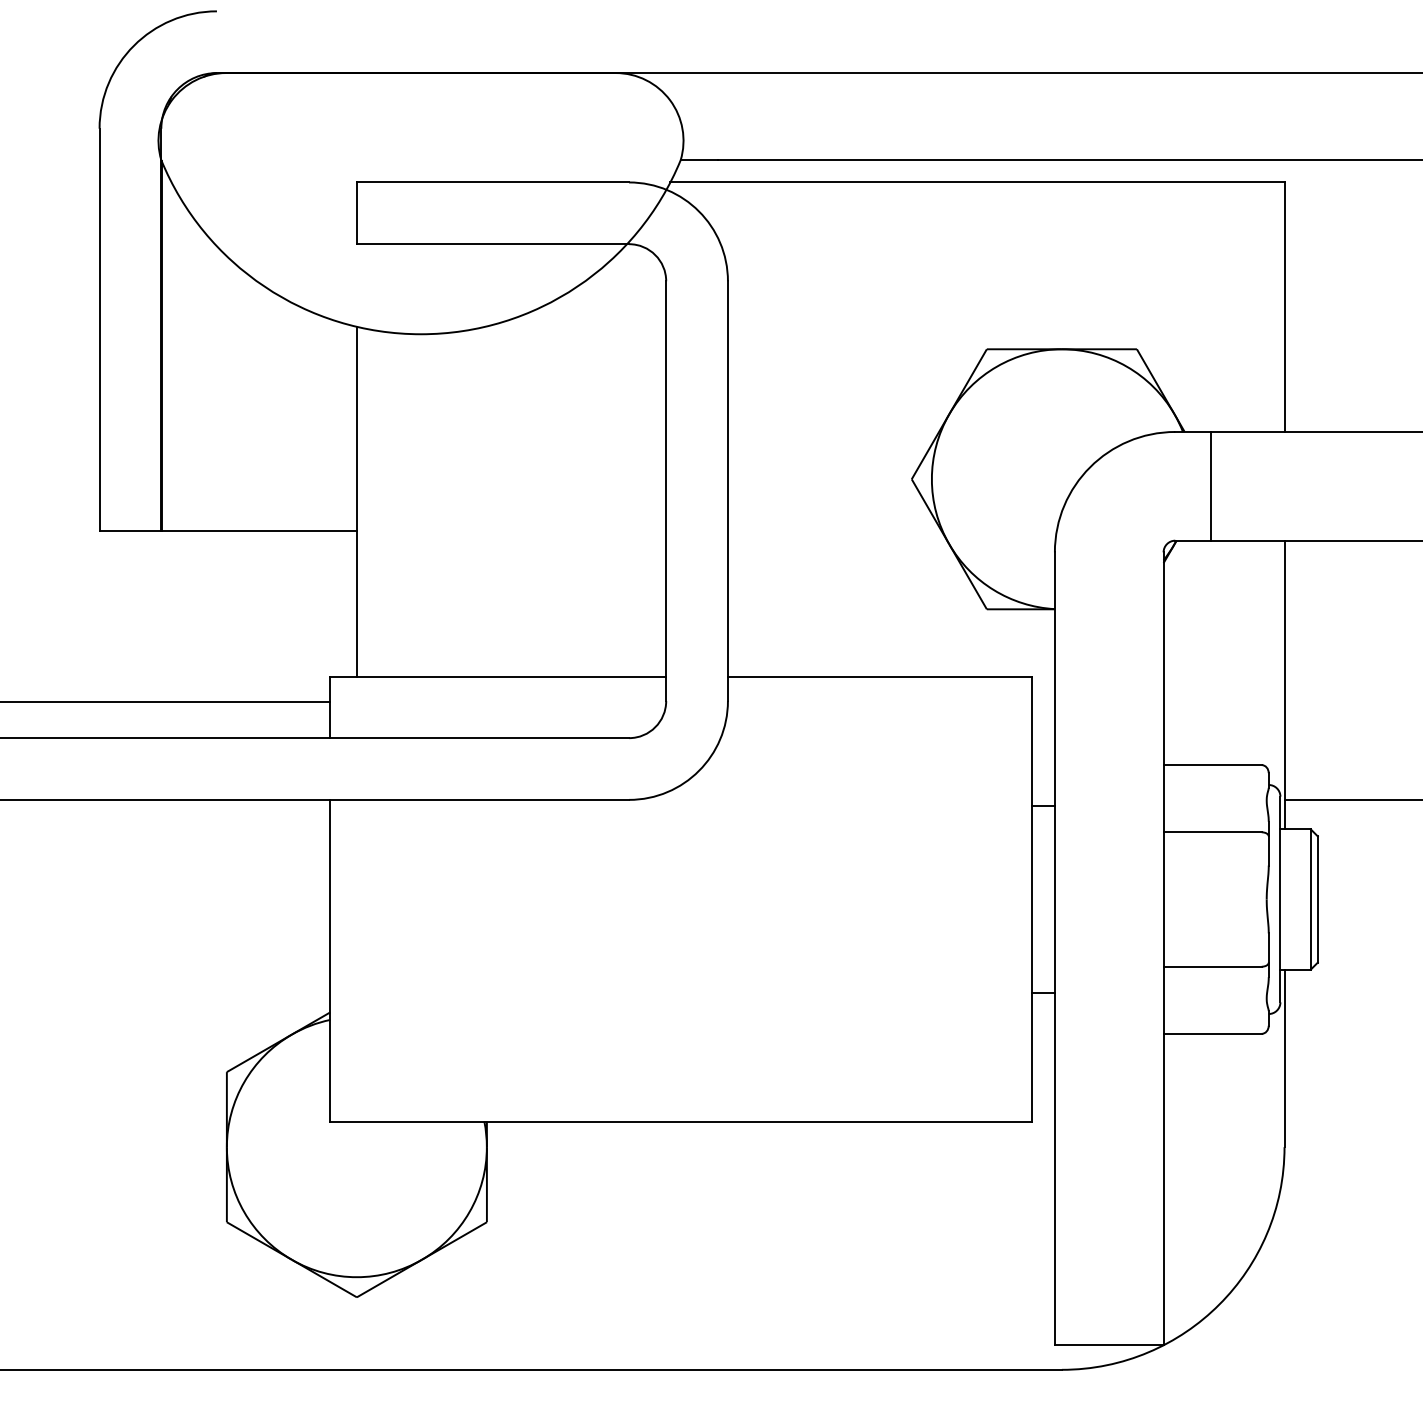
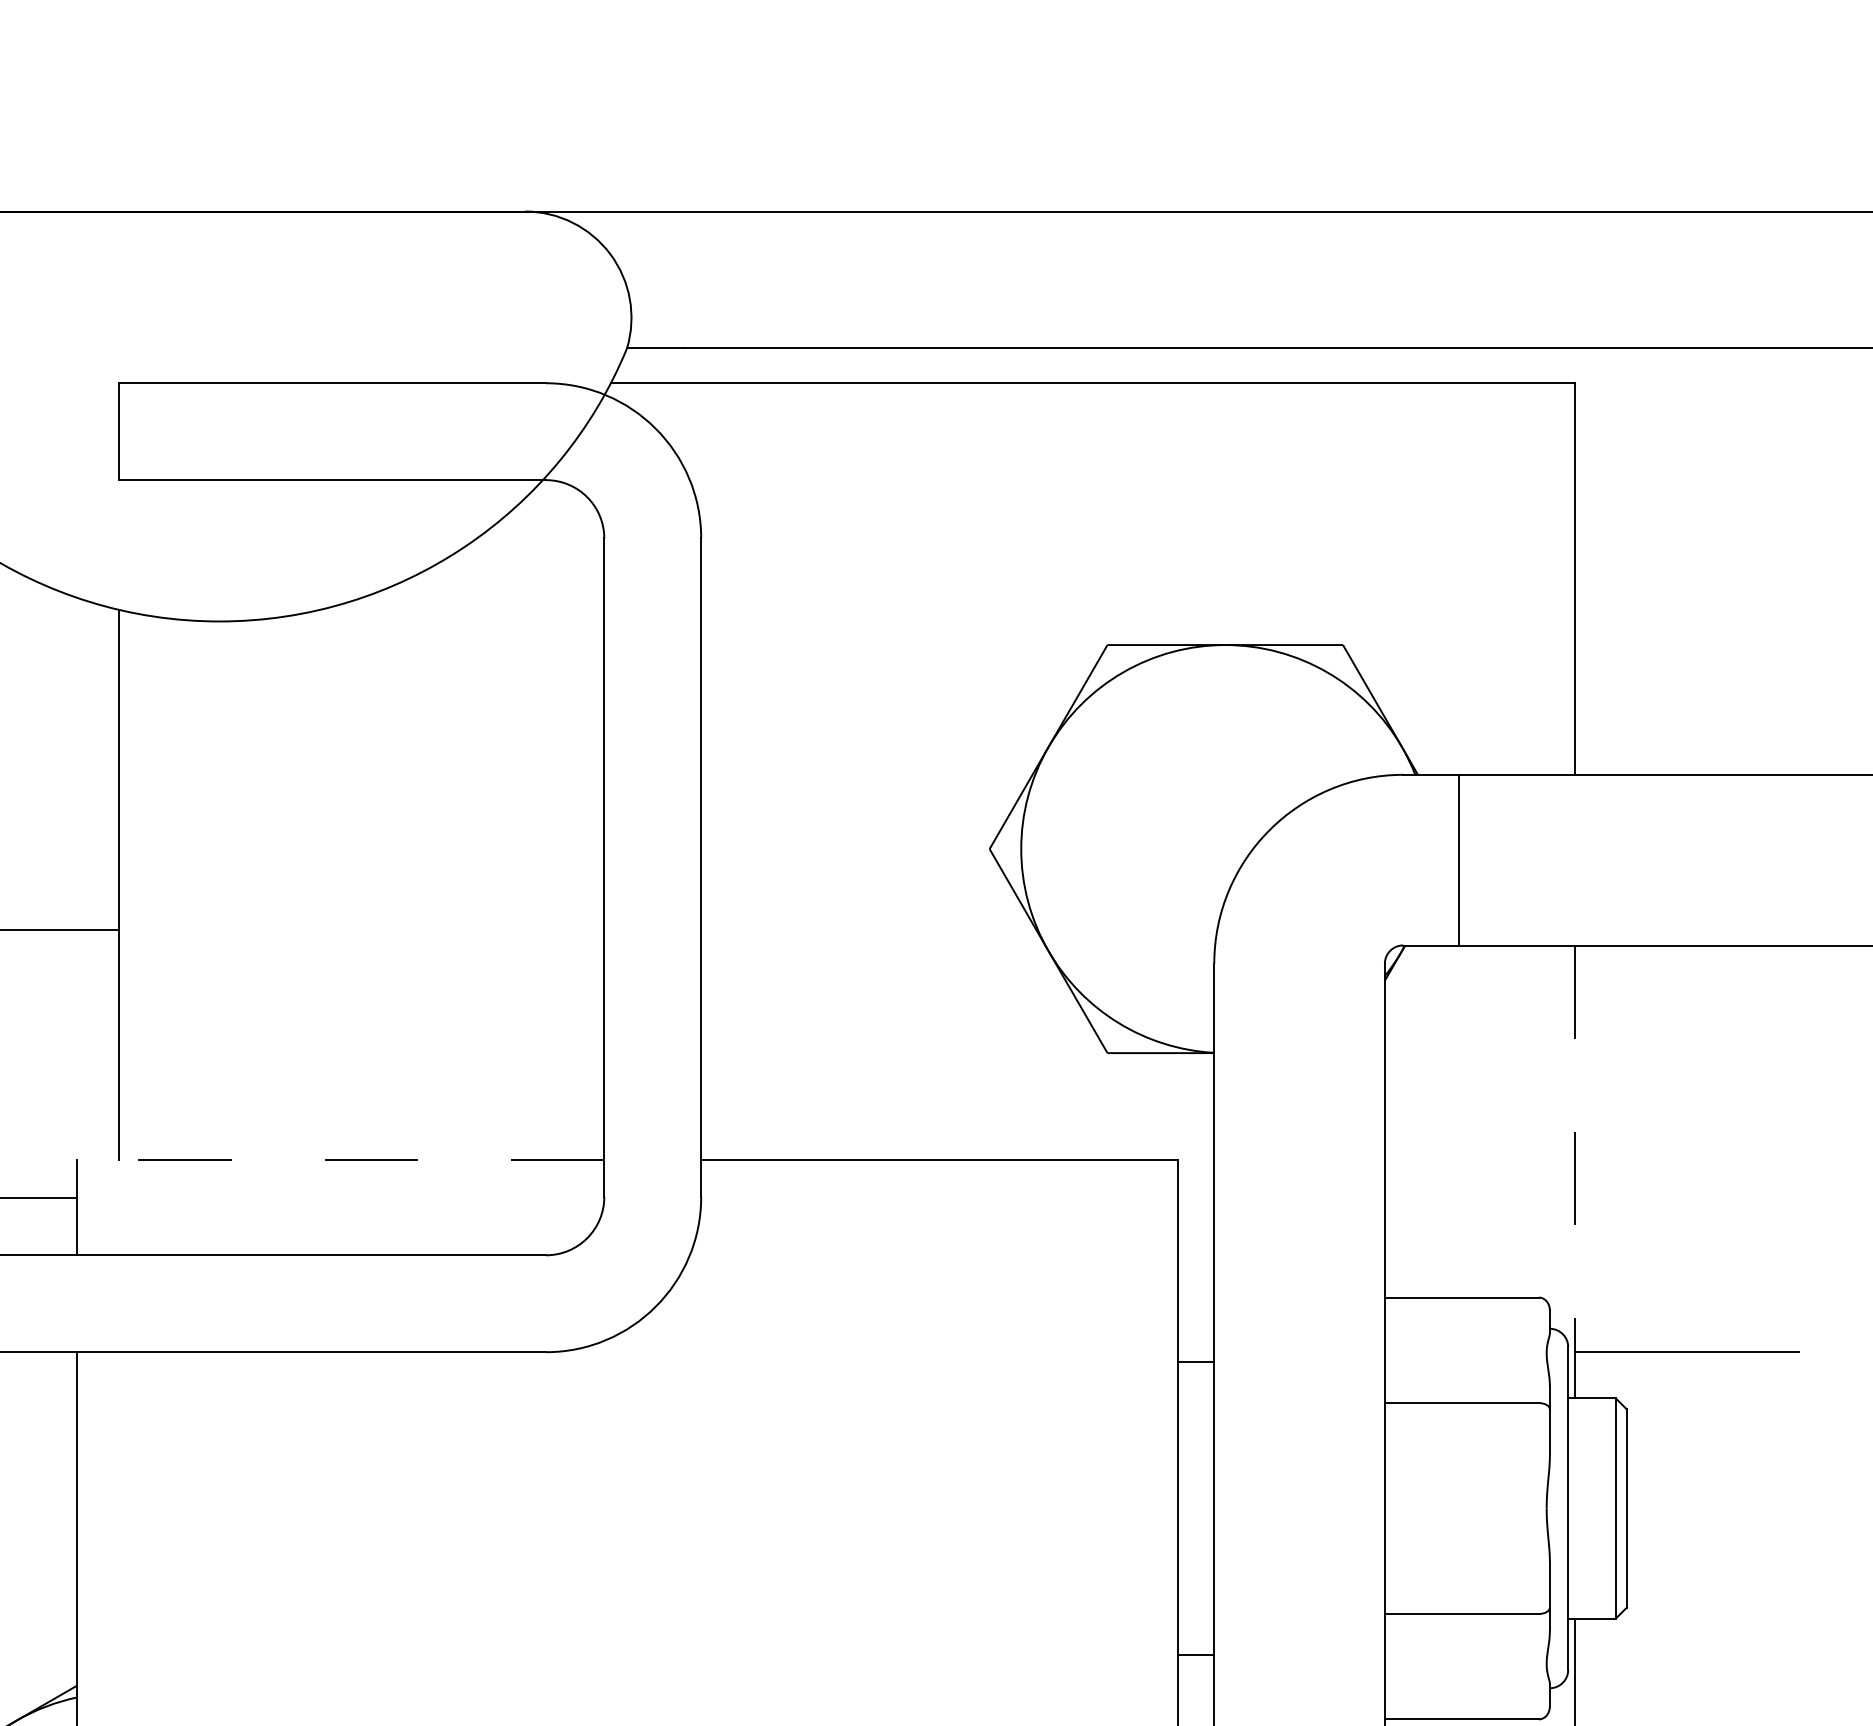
line: (498, 677) -> (341, 1160), solid -> dashed
line: (1284, 685) -> (1574, 1172), solid -> dashed

